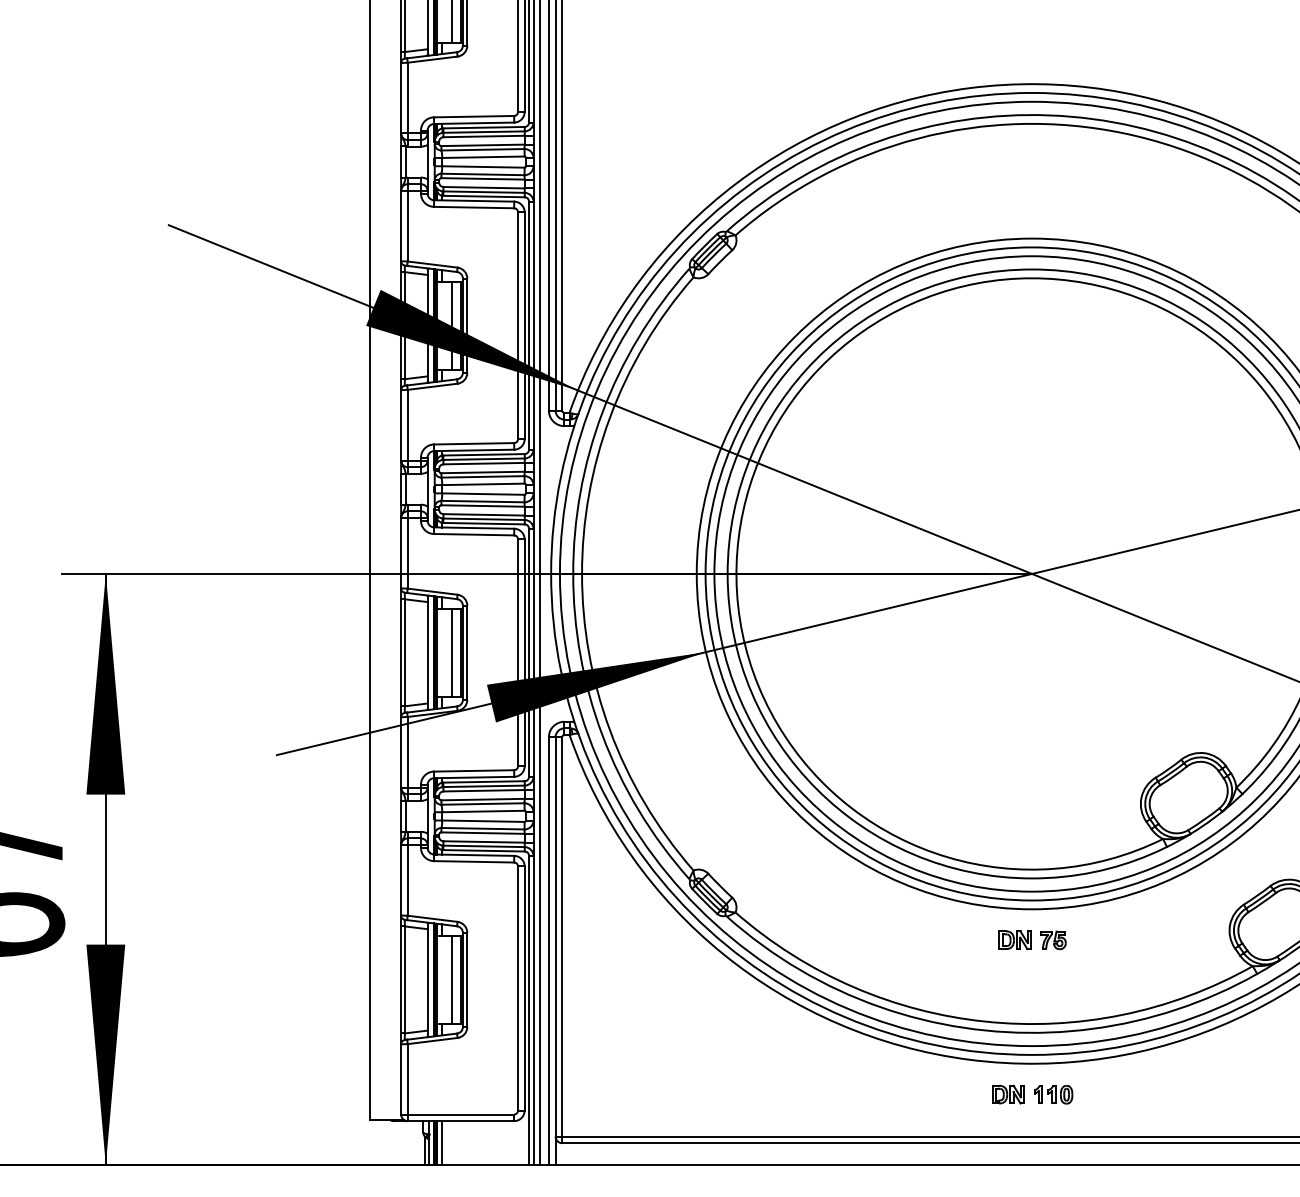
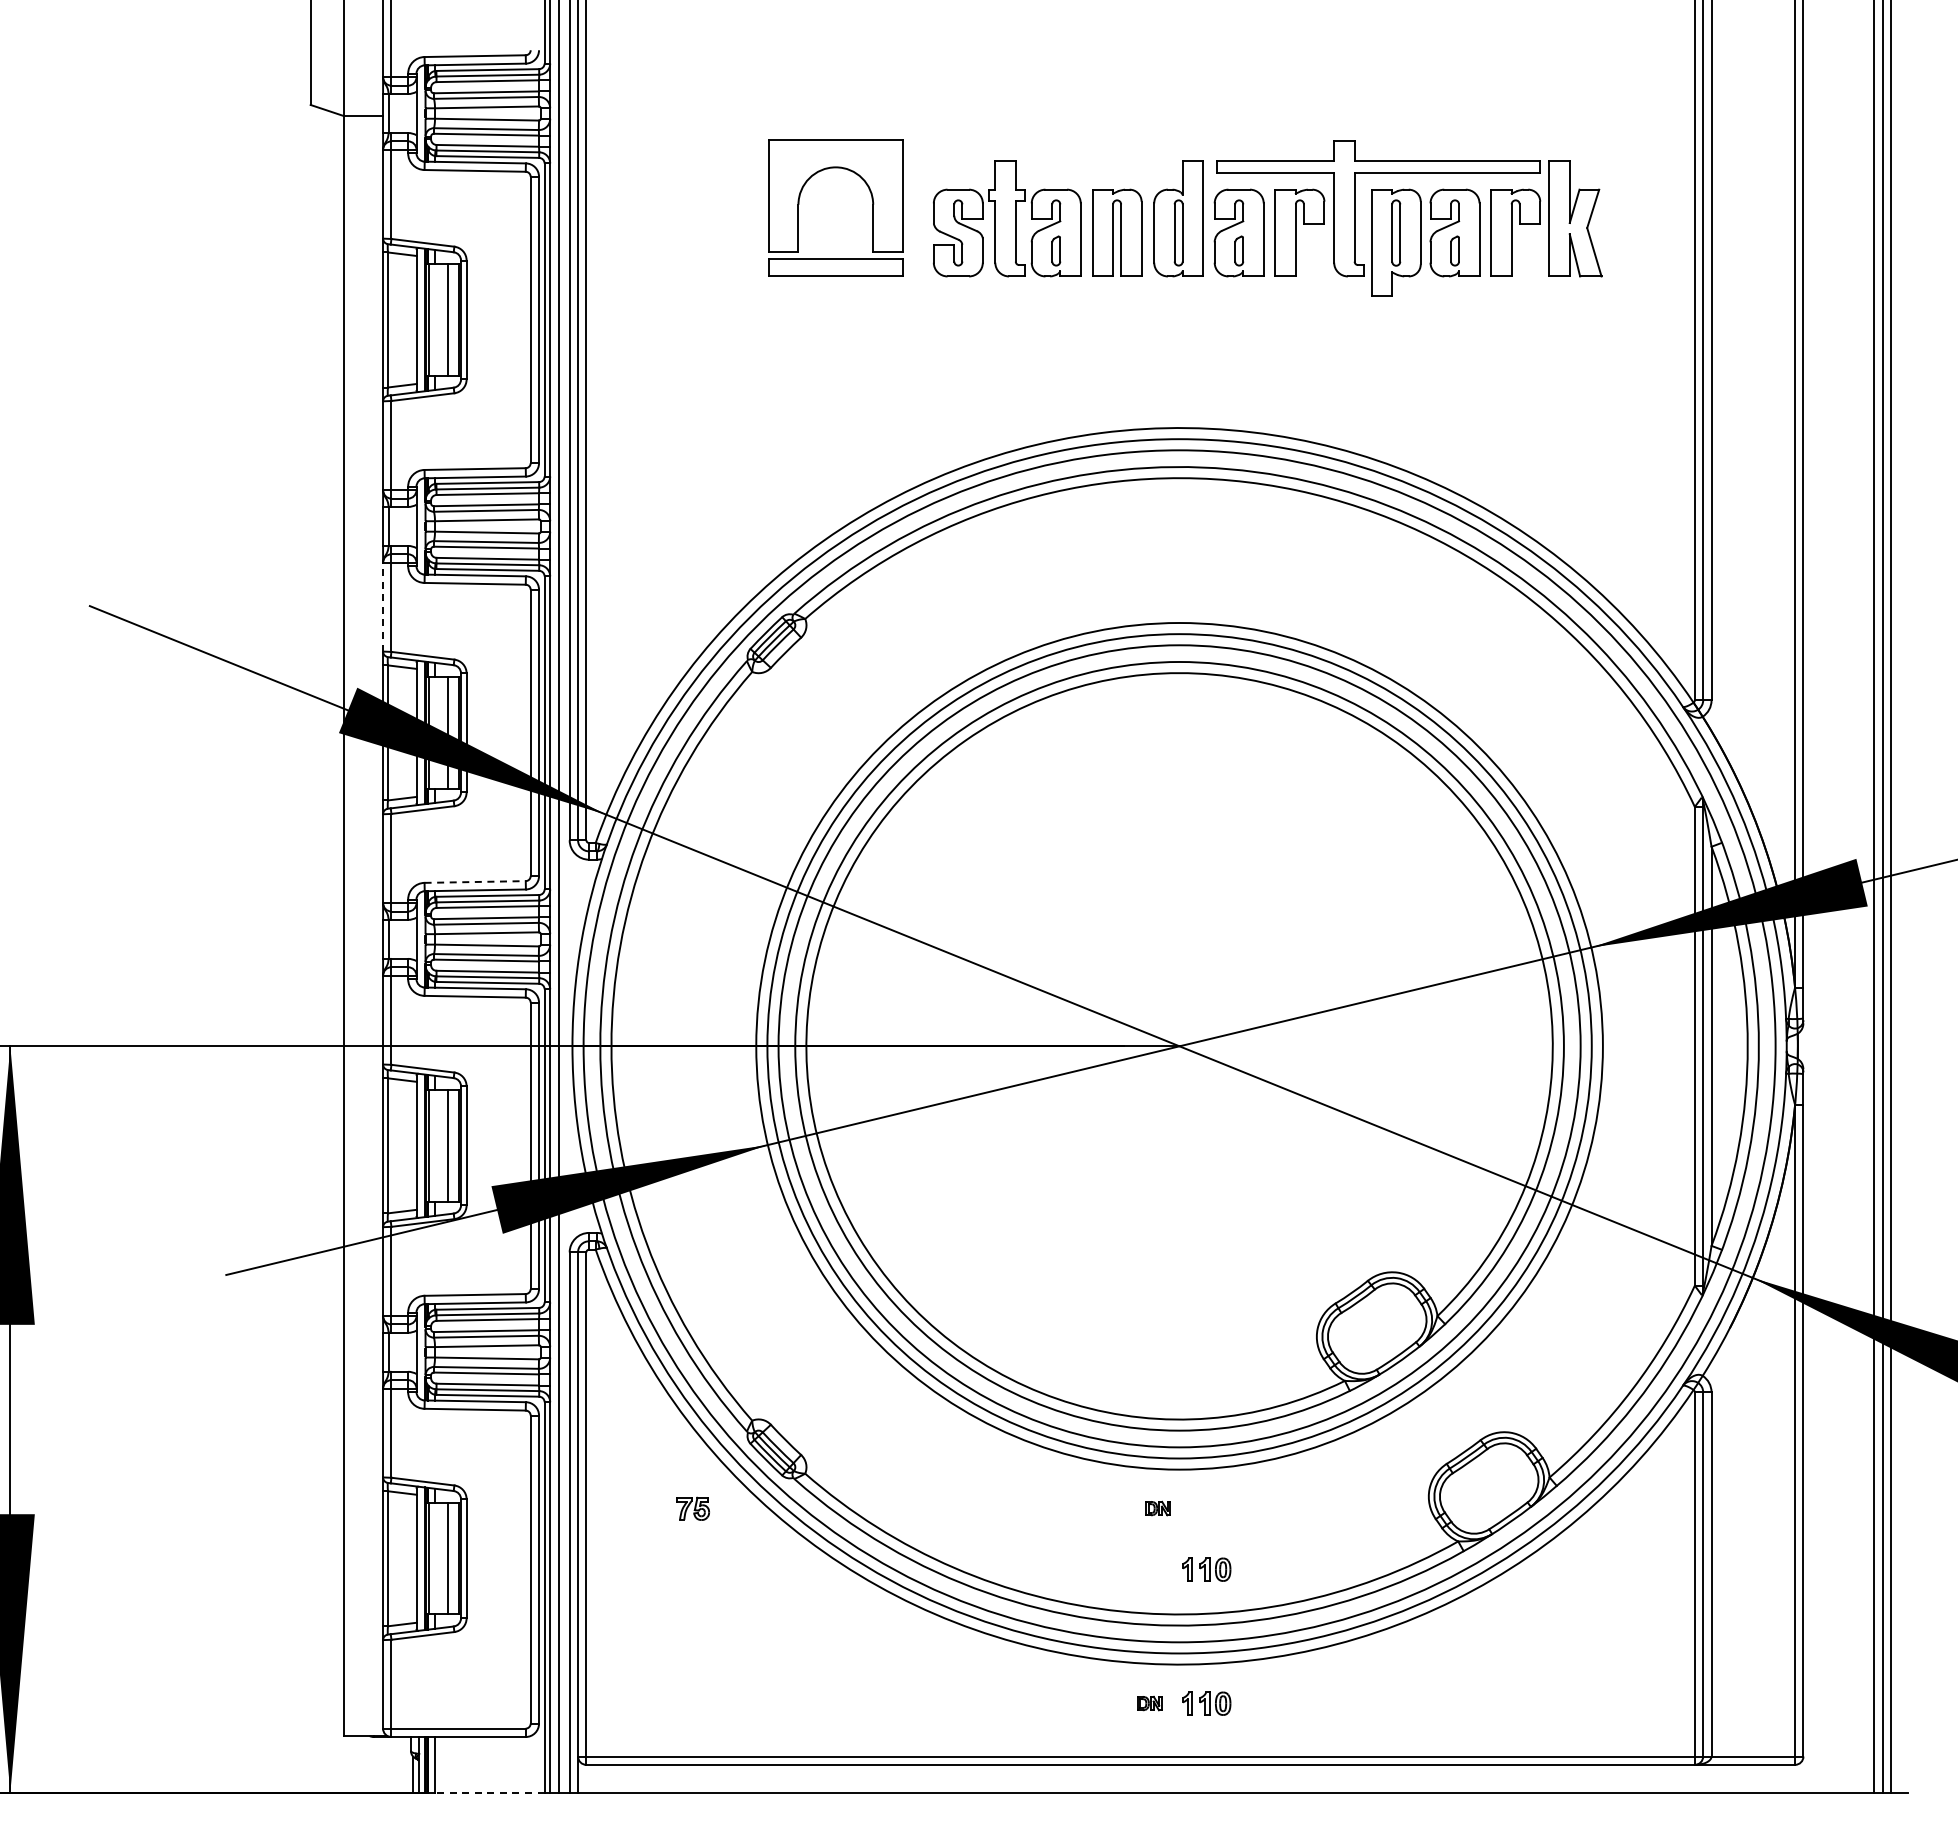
line: (401, 225) -> (383, 606), solid -> dashed
line: (474, 444) -> (475, 882), solid -> dashed
part: (1014, 940) -> (1157, 1508), size x0.6
part: (1052, 940) -> (692, 1508), moved
part: (1053, 988) -> (1206, 1569), added
part: (1008, 1094) -> (1149, 1703), size x0.6
line: (485, 1165) -> (489, 1792), solid -> dashed

